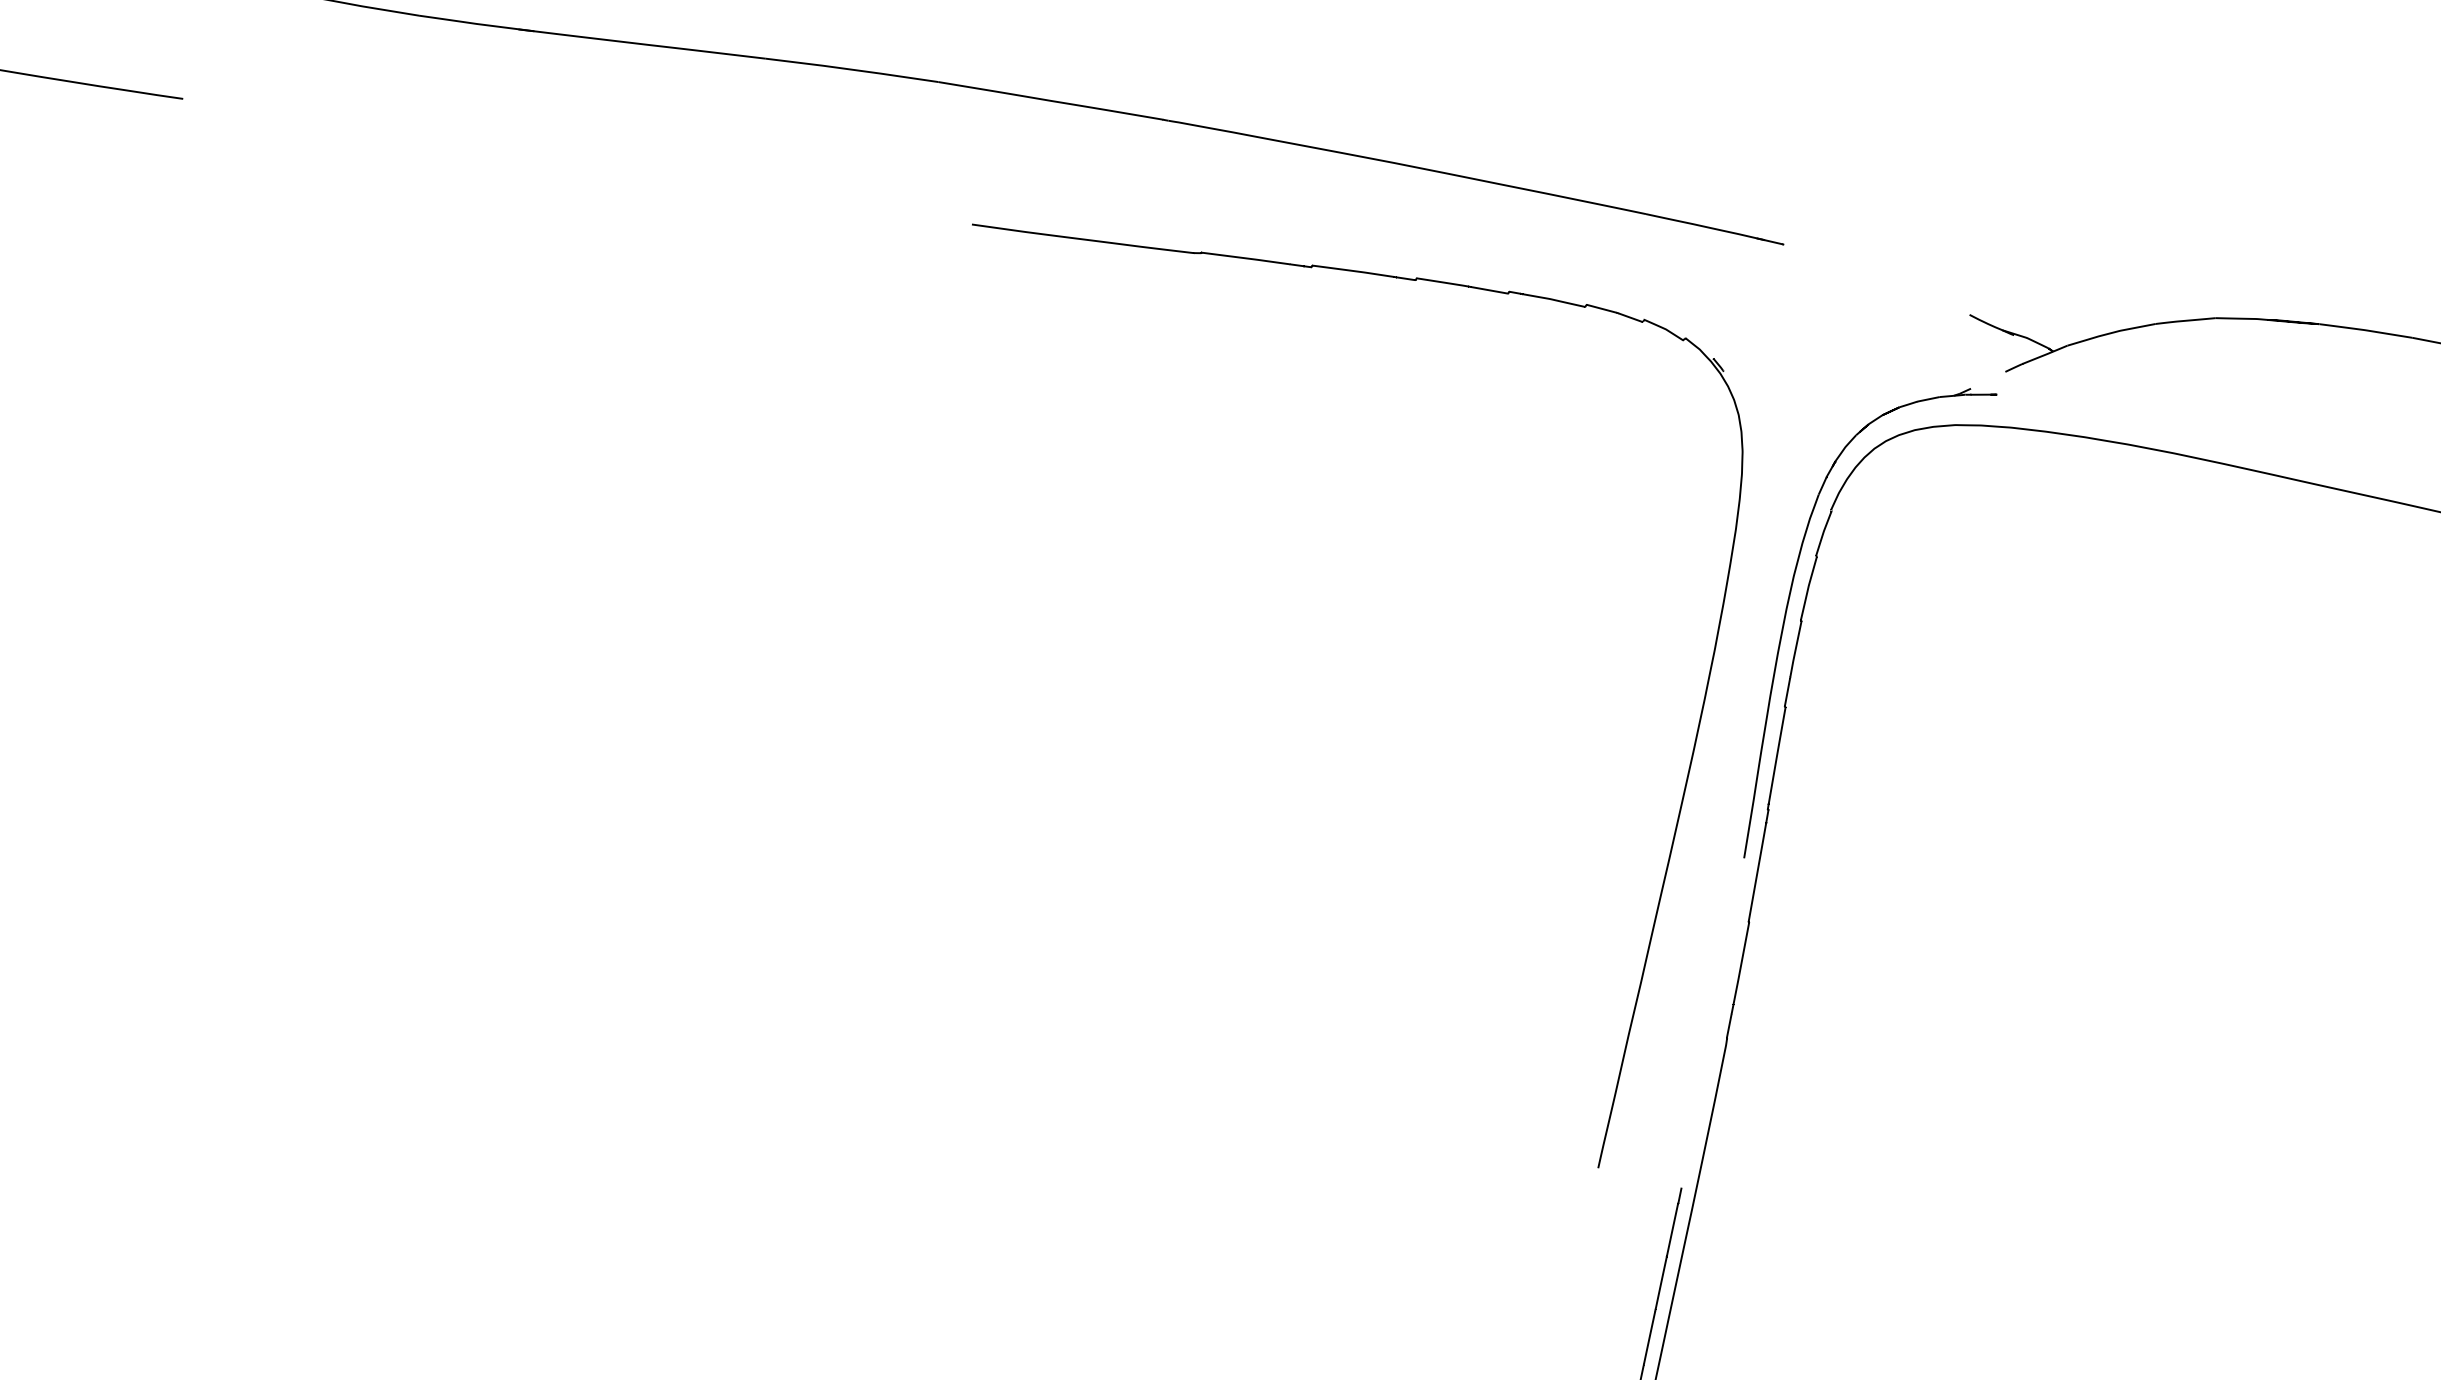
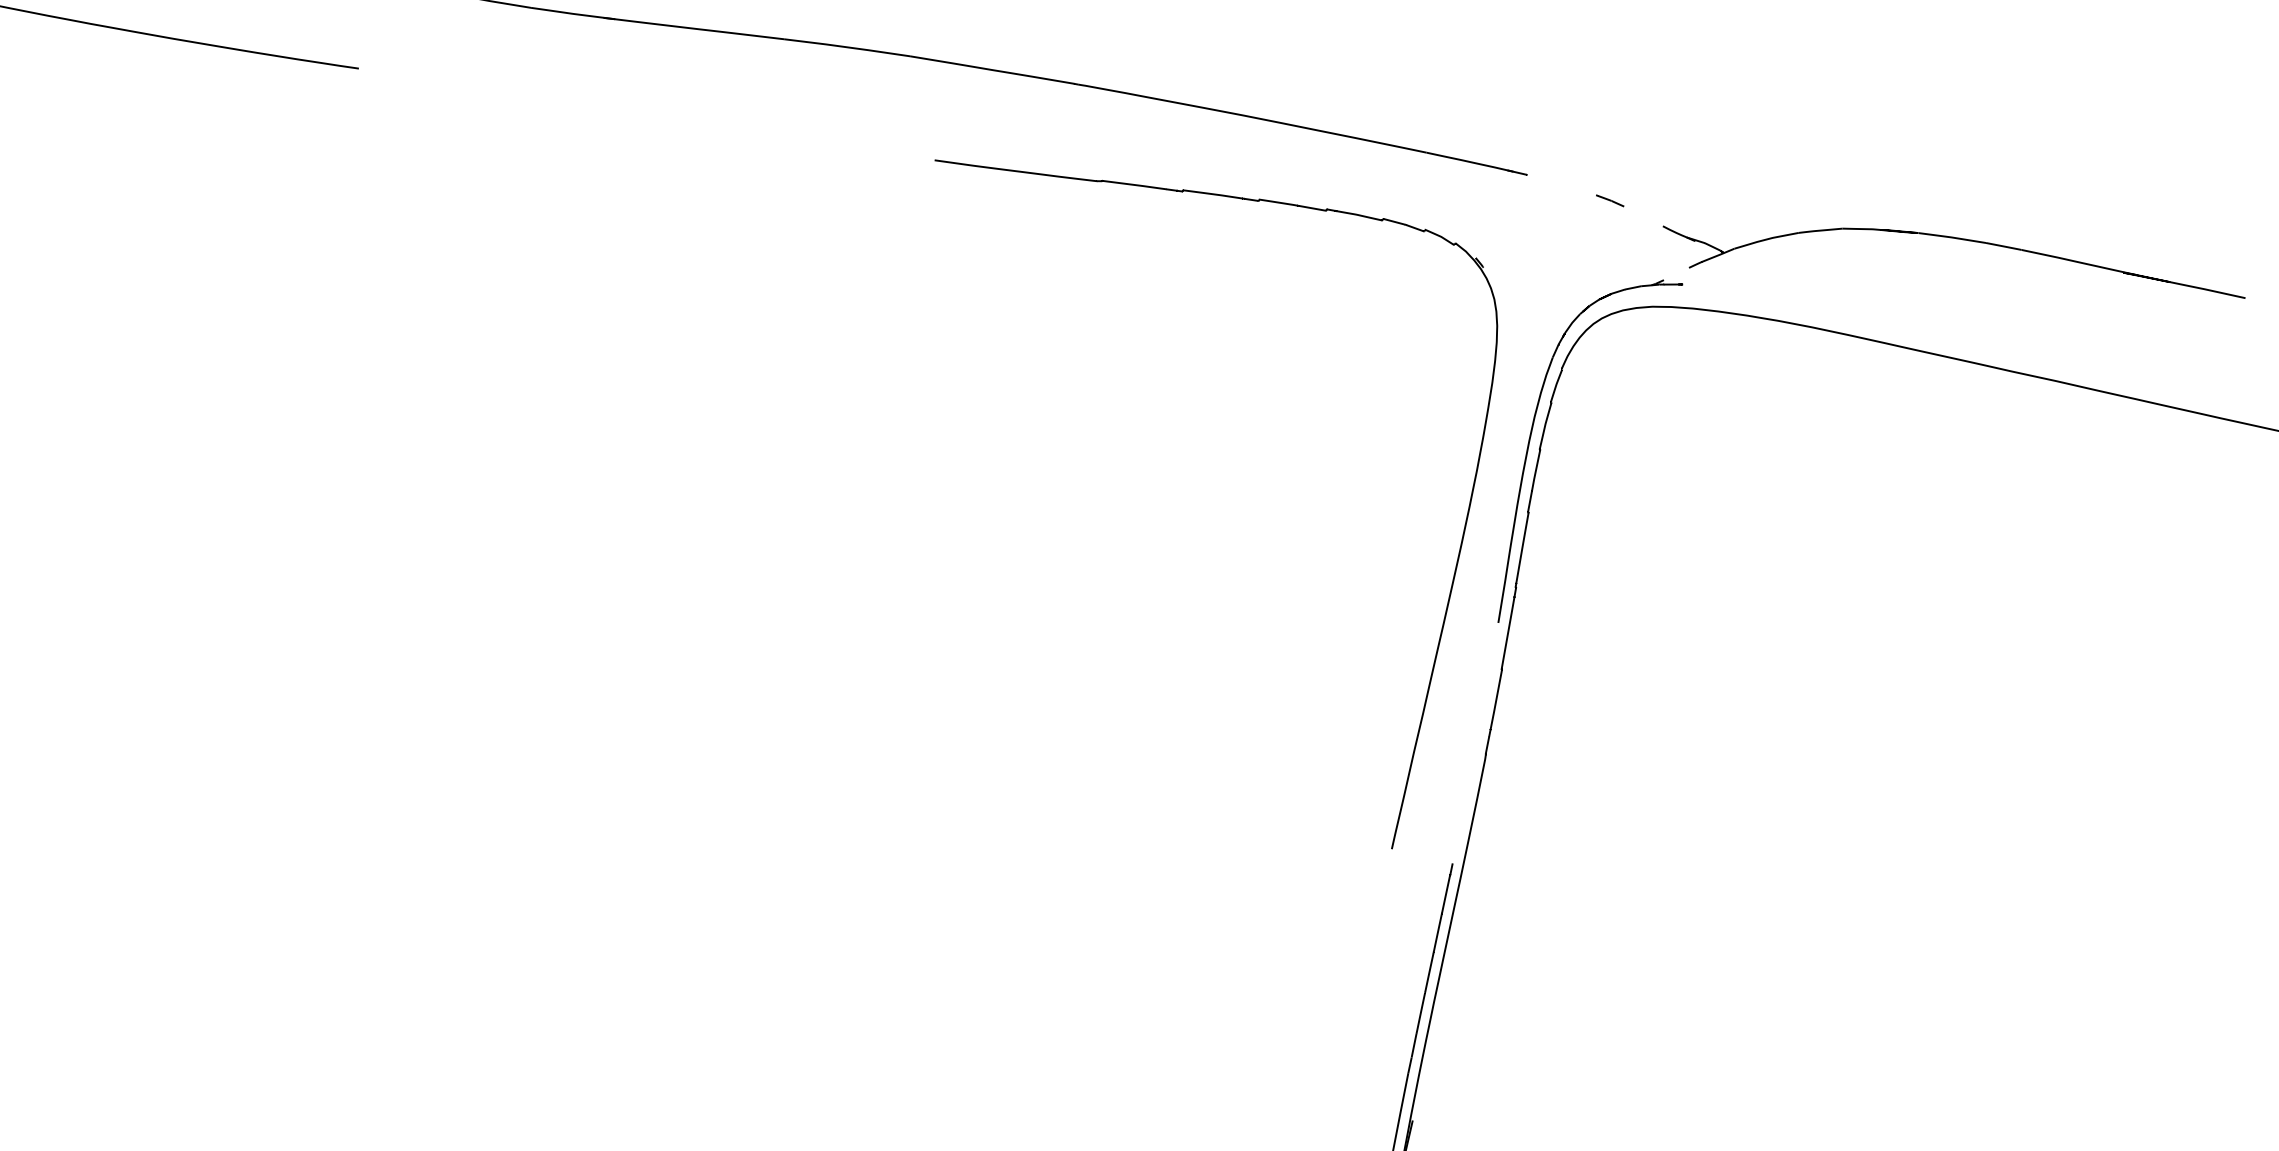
line: (1897, 279) -> (1610, 200), added

